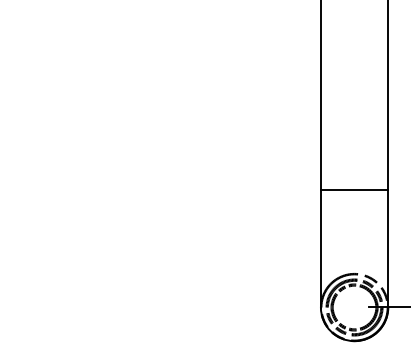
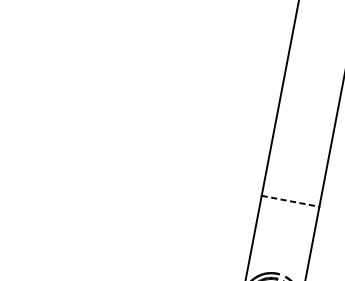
line: (354, 189) -> (290, 201), solid -> dashed

